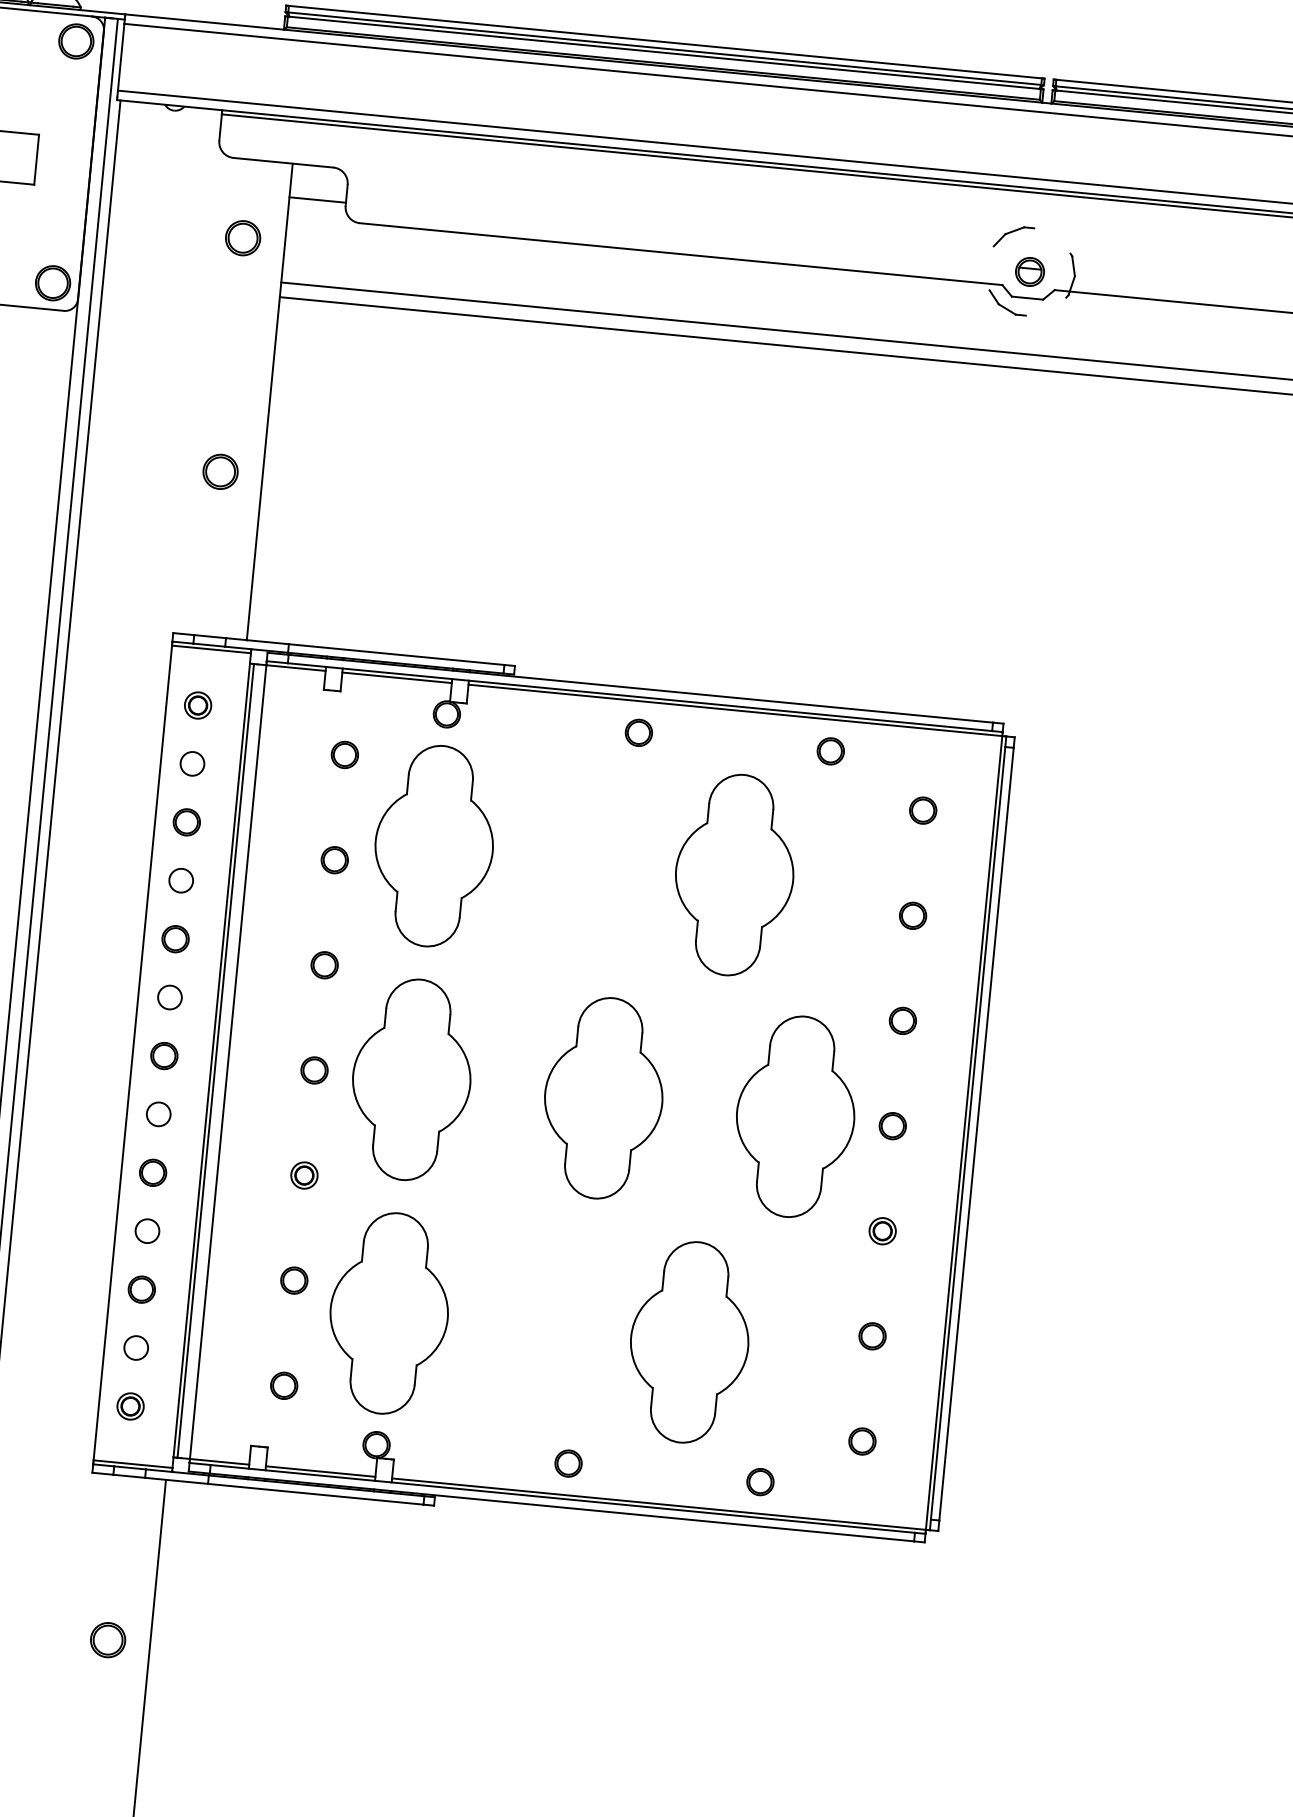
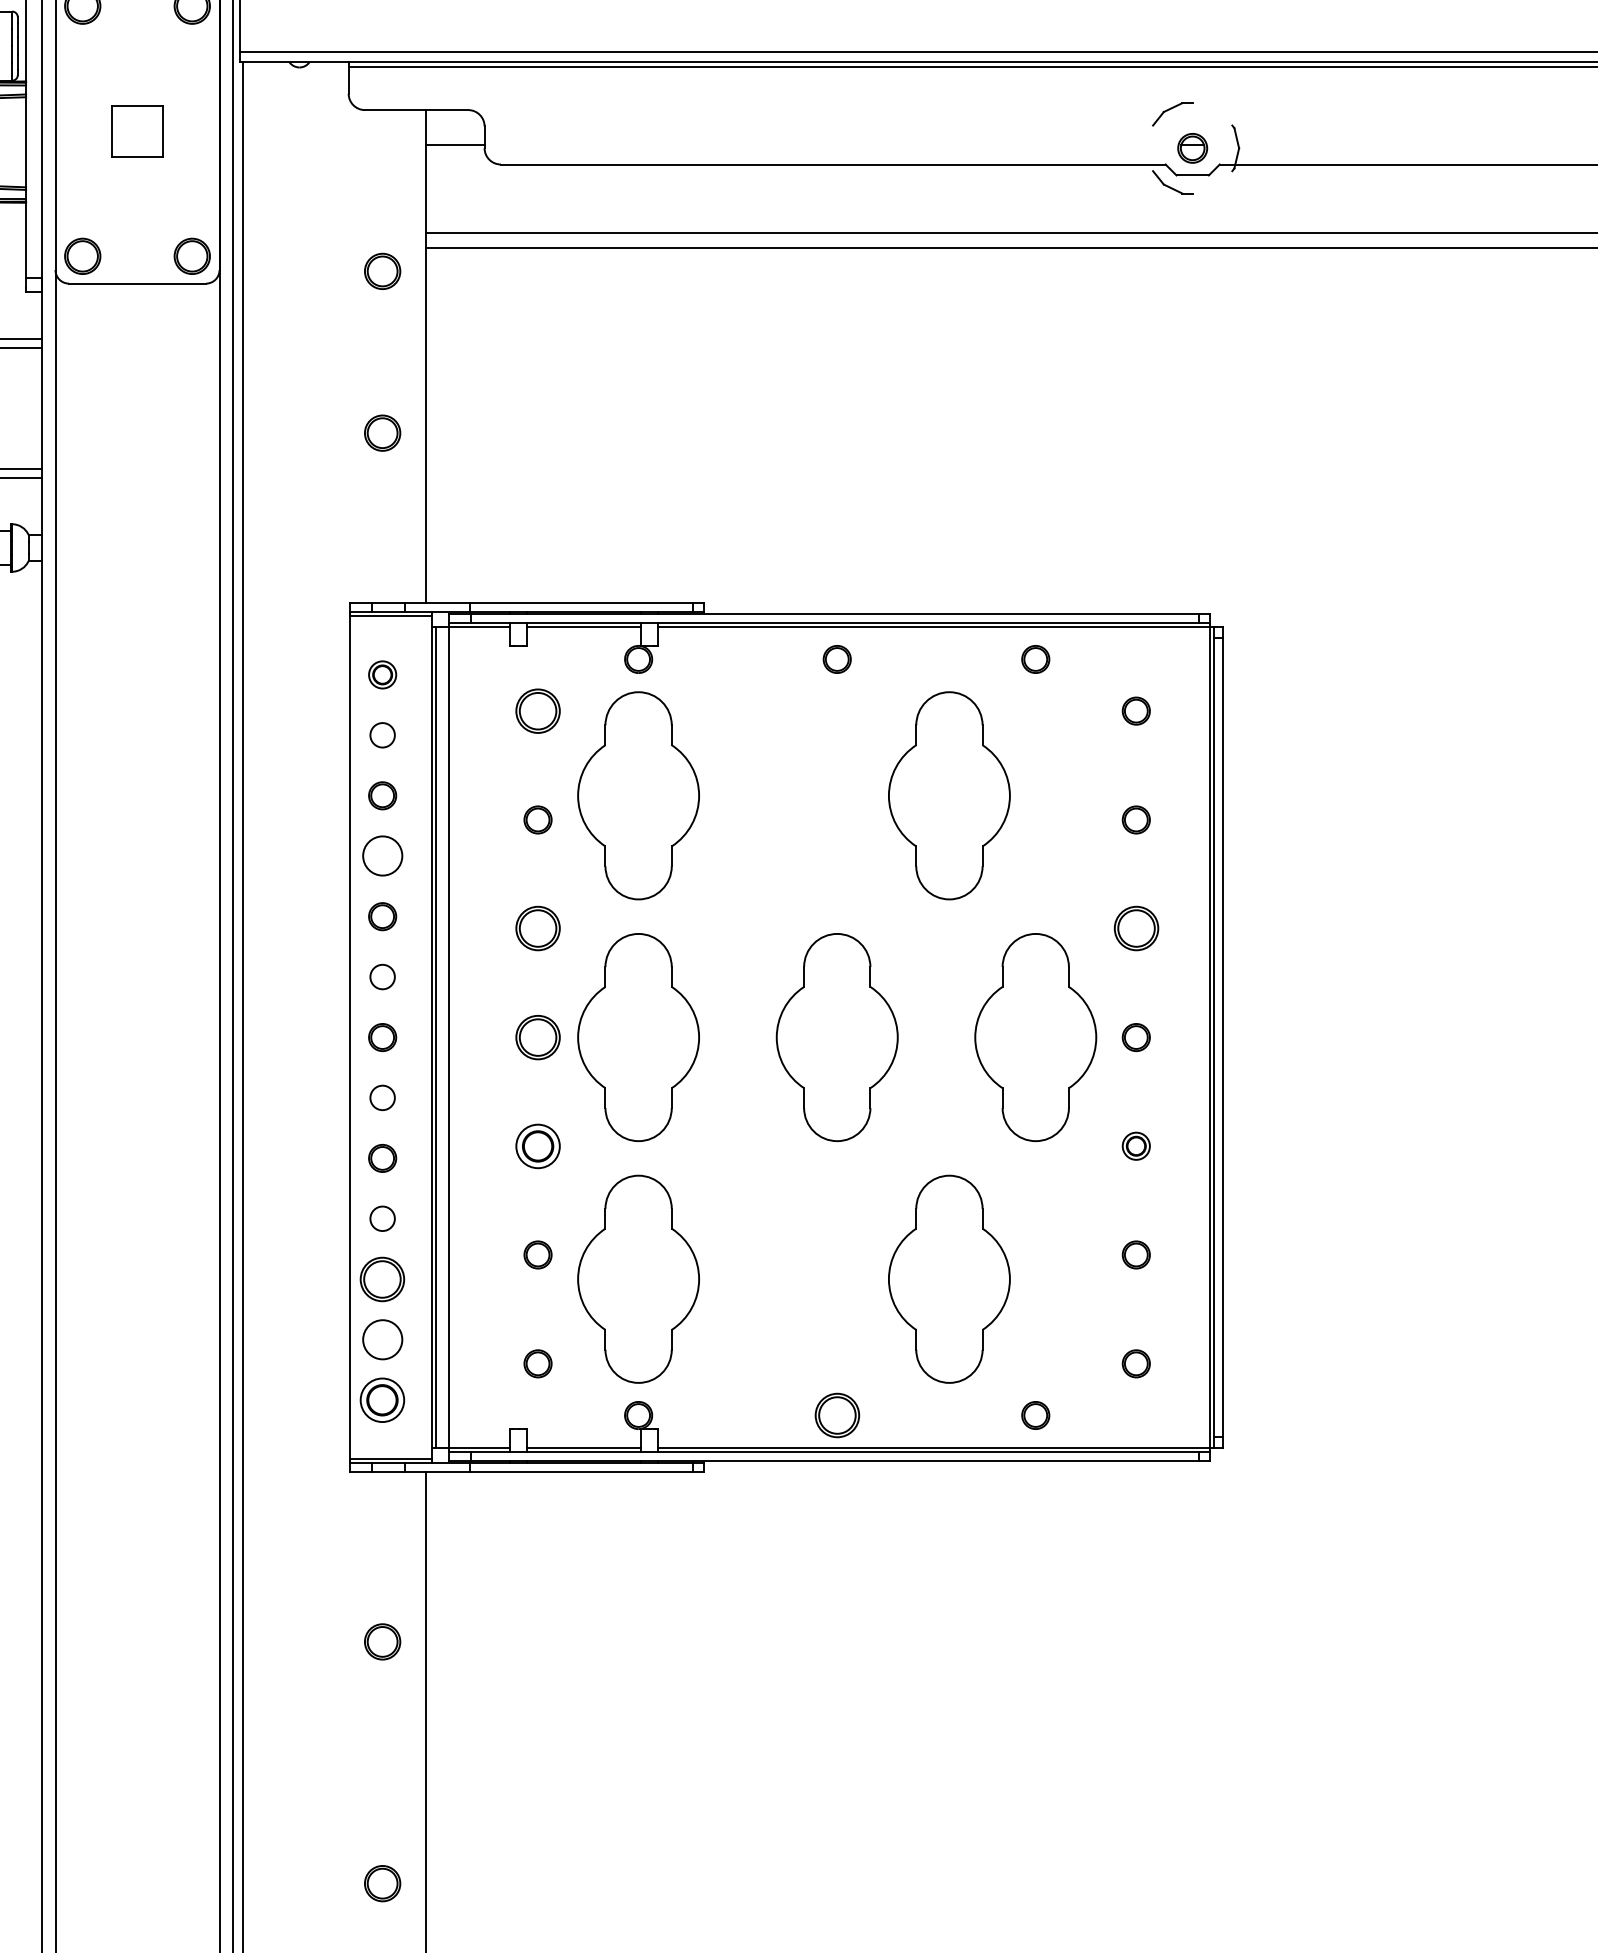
part: (243, 237) -> (382, 270), moved
part: (344, 754) -> (537, 710), size x1.6
circle: (181, 881) -> (382, 856), size x1.6
part: (324, 965) -> (537, 928), size x1.6
part: (902, 1020) -> (1135, 928), size x1.6
part: (314, 1070) -> (537, 1037), size x1.6
part: (303, 1174) -> (537, 1145), size x1.6
part: (141, 1288) -> (382, 1278), size x1.6
circle: (136, 1347) -> (382, 1339), size x1.6
part: (130, 1405) -> (382, 1399), size x1.6
part: (567, 1463) -> (836, 1415), size x1.6

